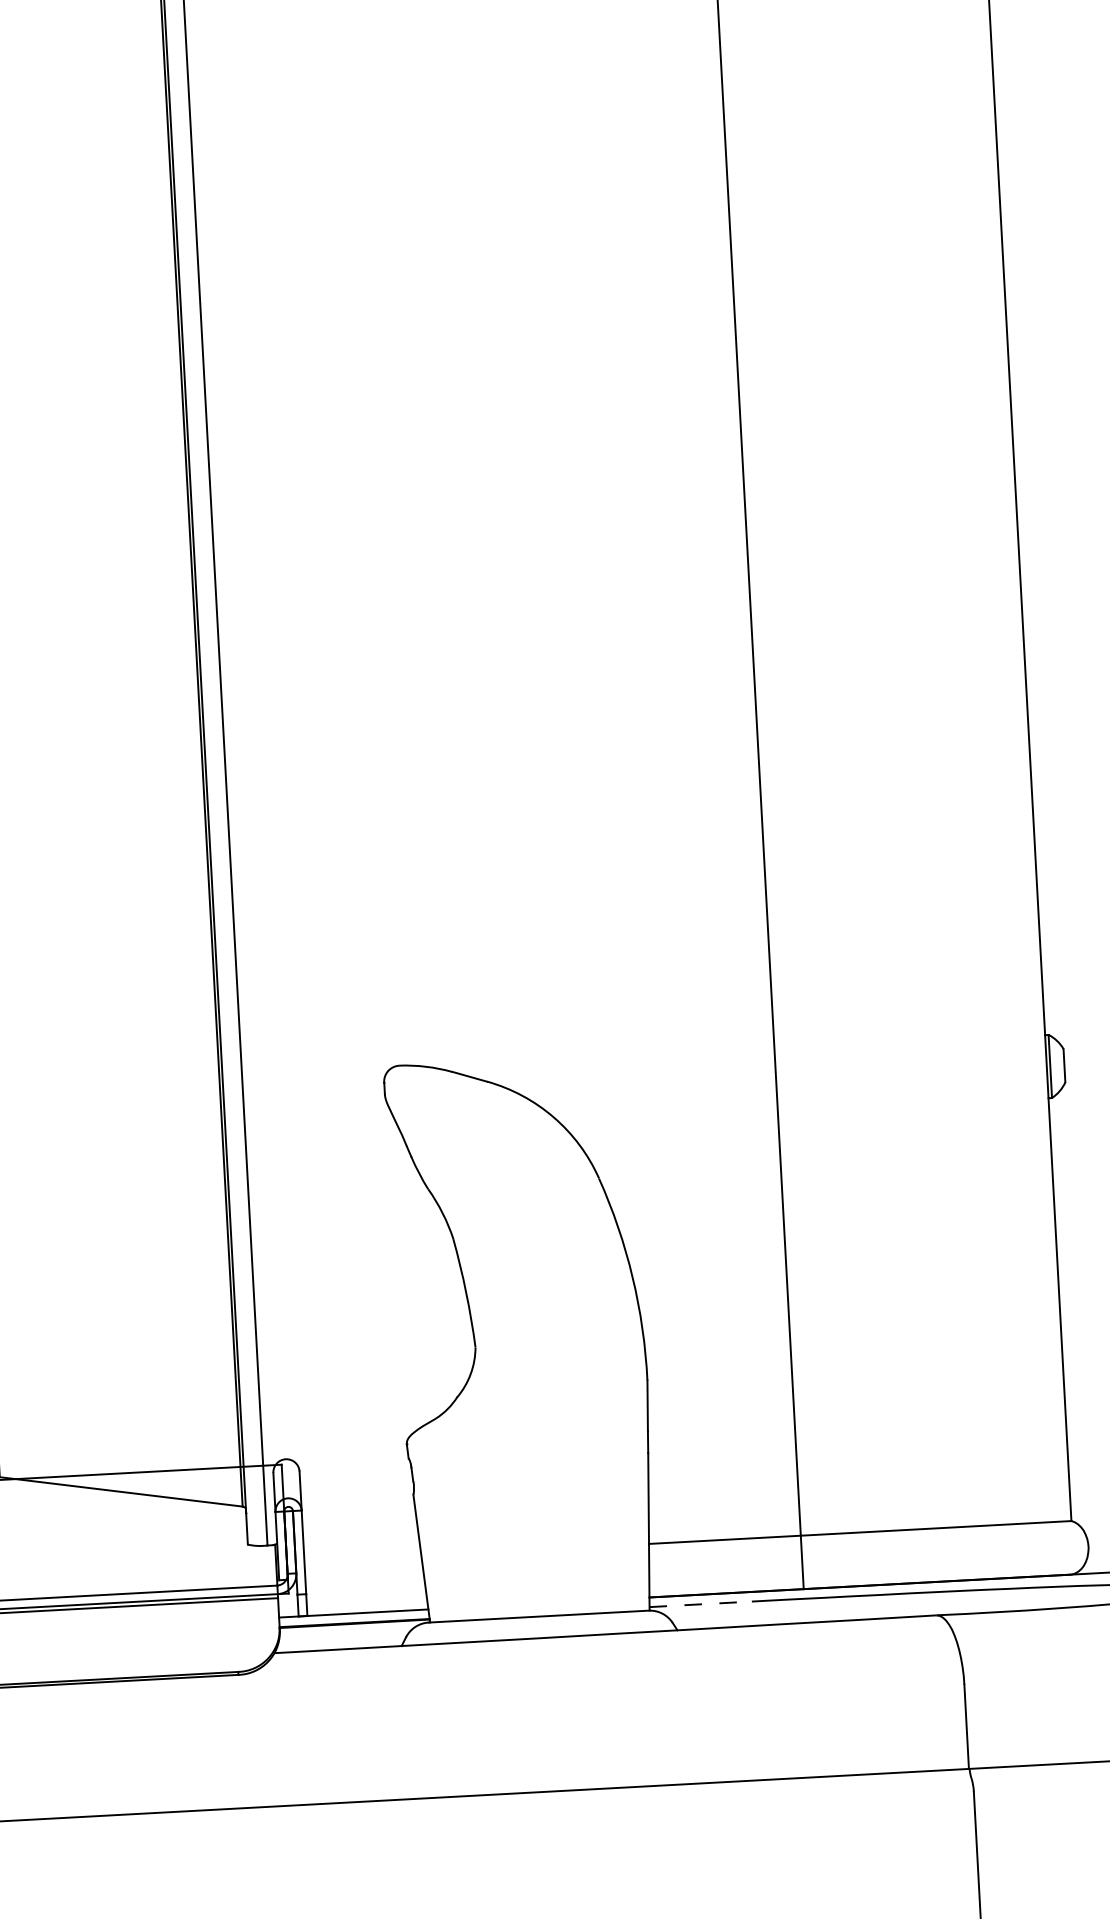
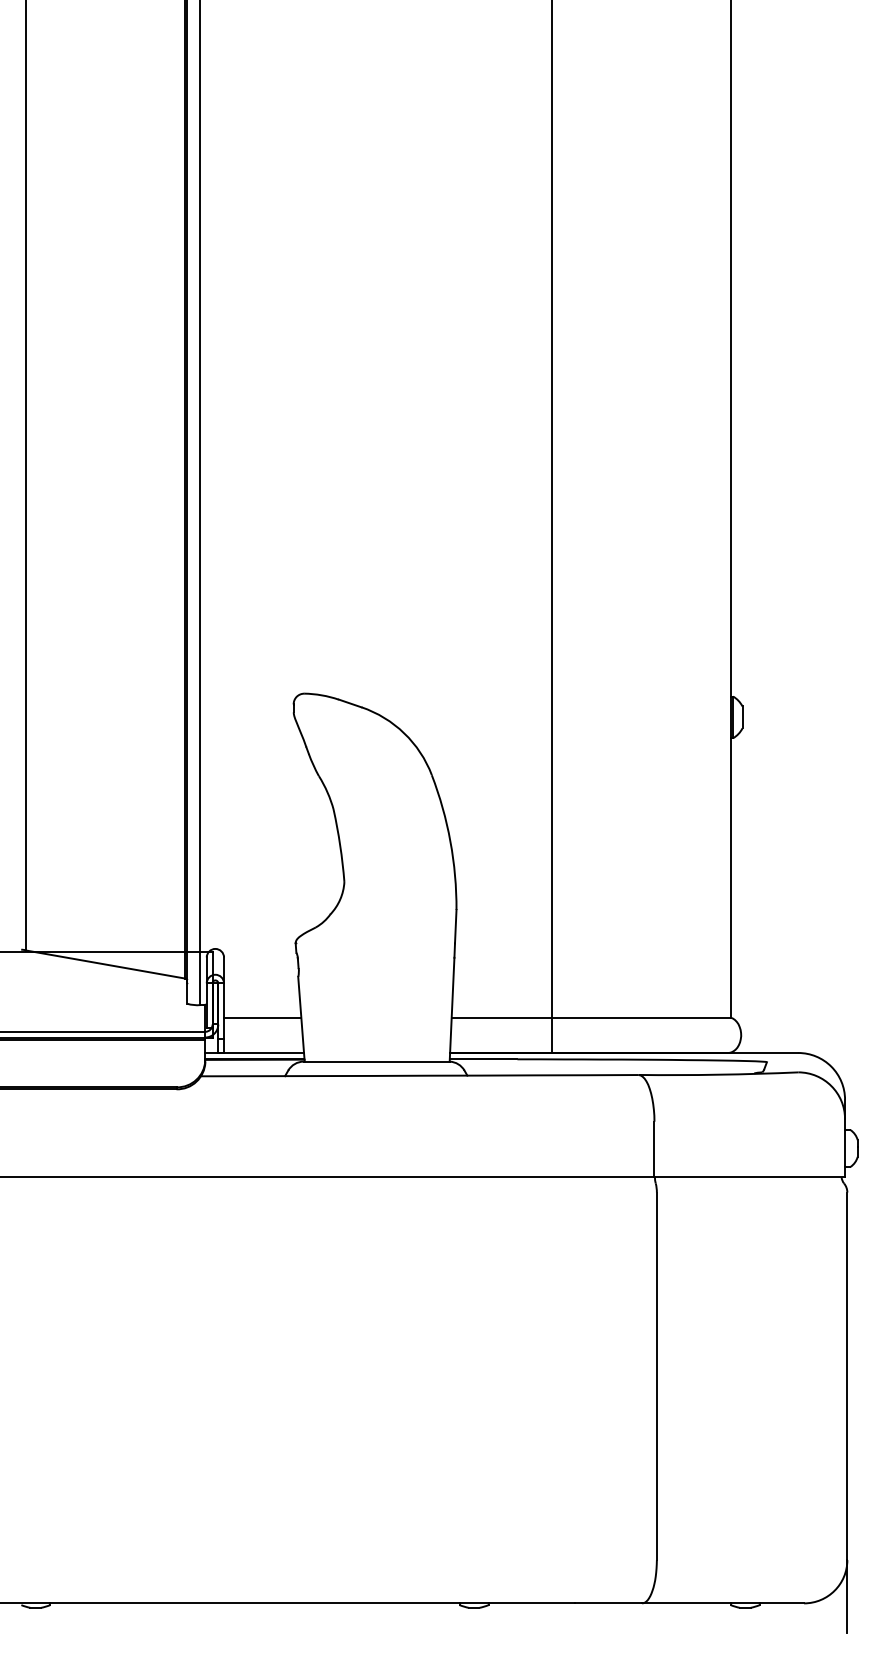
line: (362, 1559) -> (262, 1017), added
line: (700, 1604) -> (483, 1059), dashed -> solid

